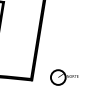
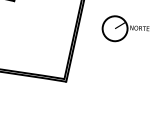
part: (64, 77) -> (125, 29), moved

